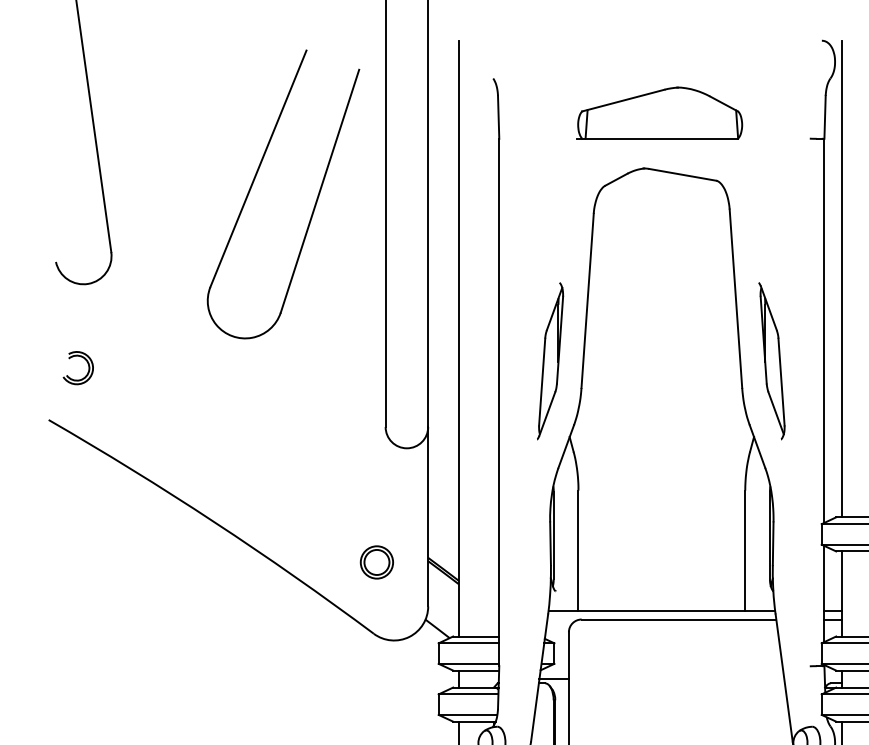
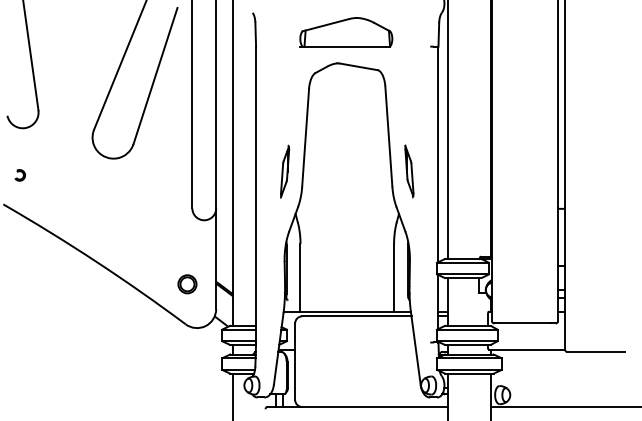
part: (549, 361) -> (284, 171), size x0.6
part: (772, 361) -> (409, 171), size x0.6
part: (79, 368) -> (20, 175), size x0.6

